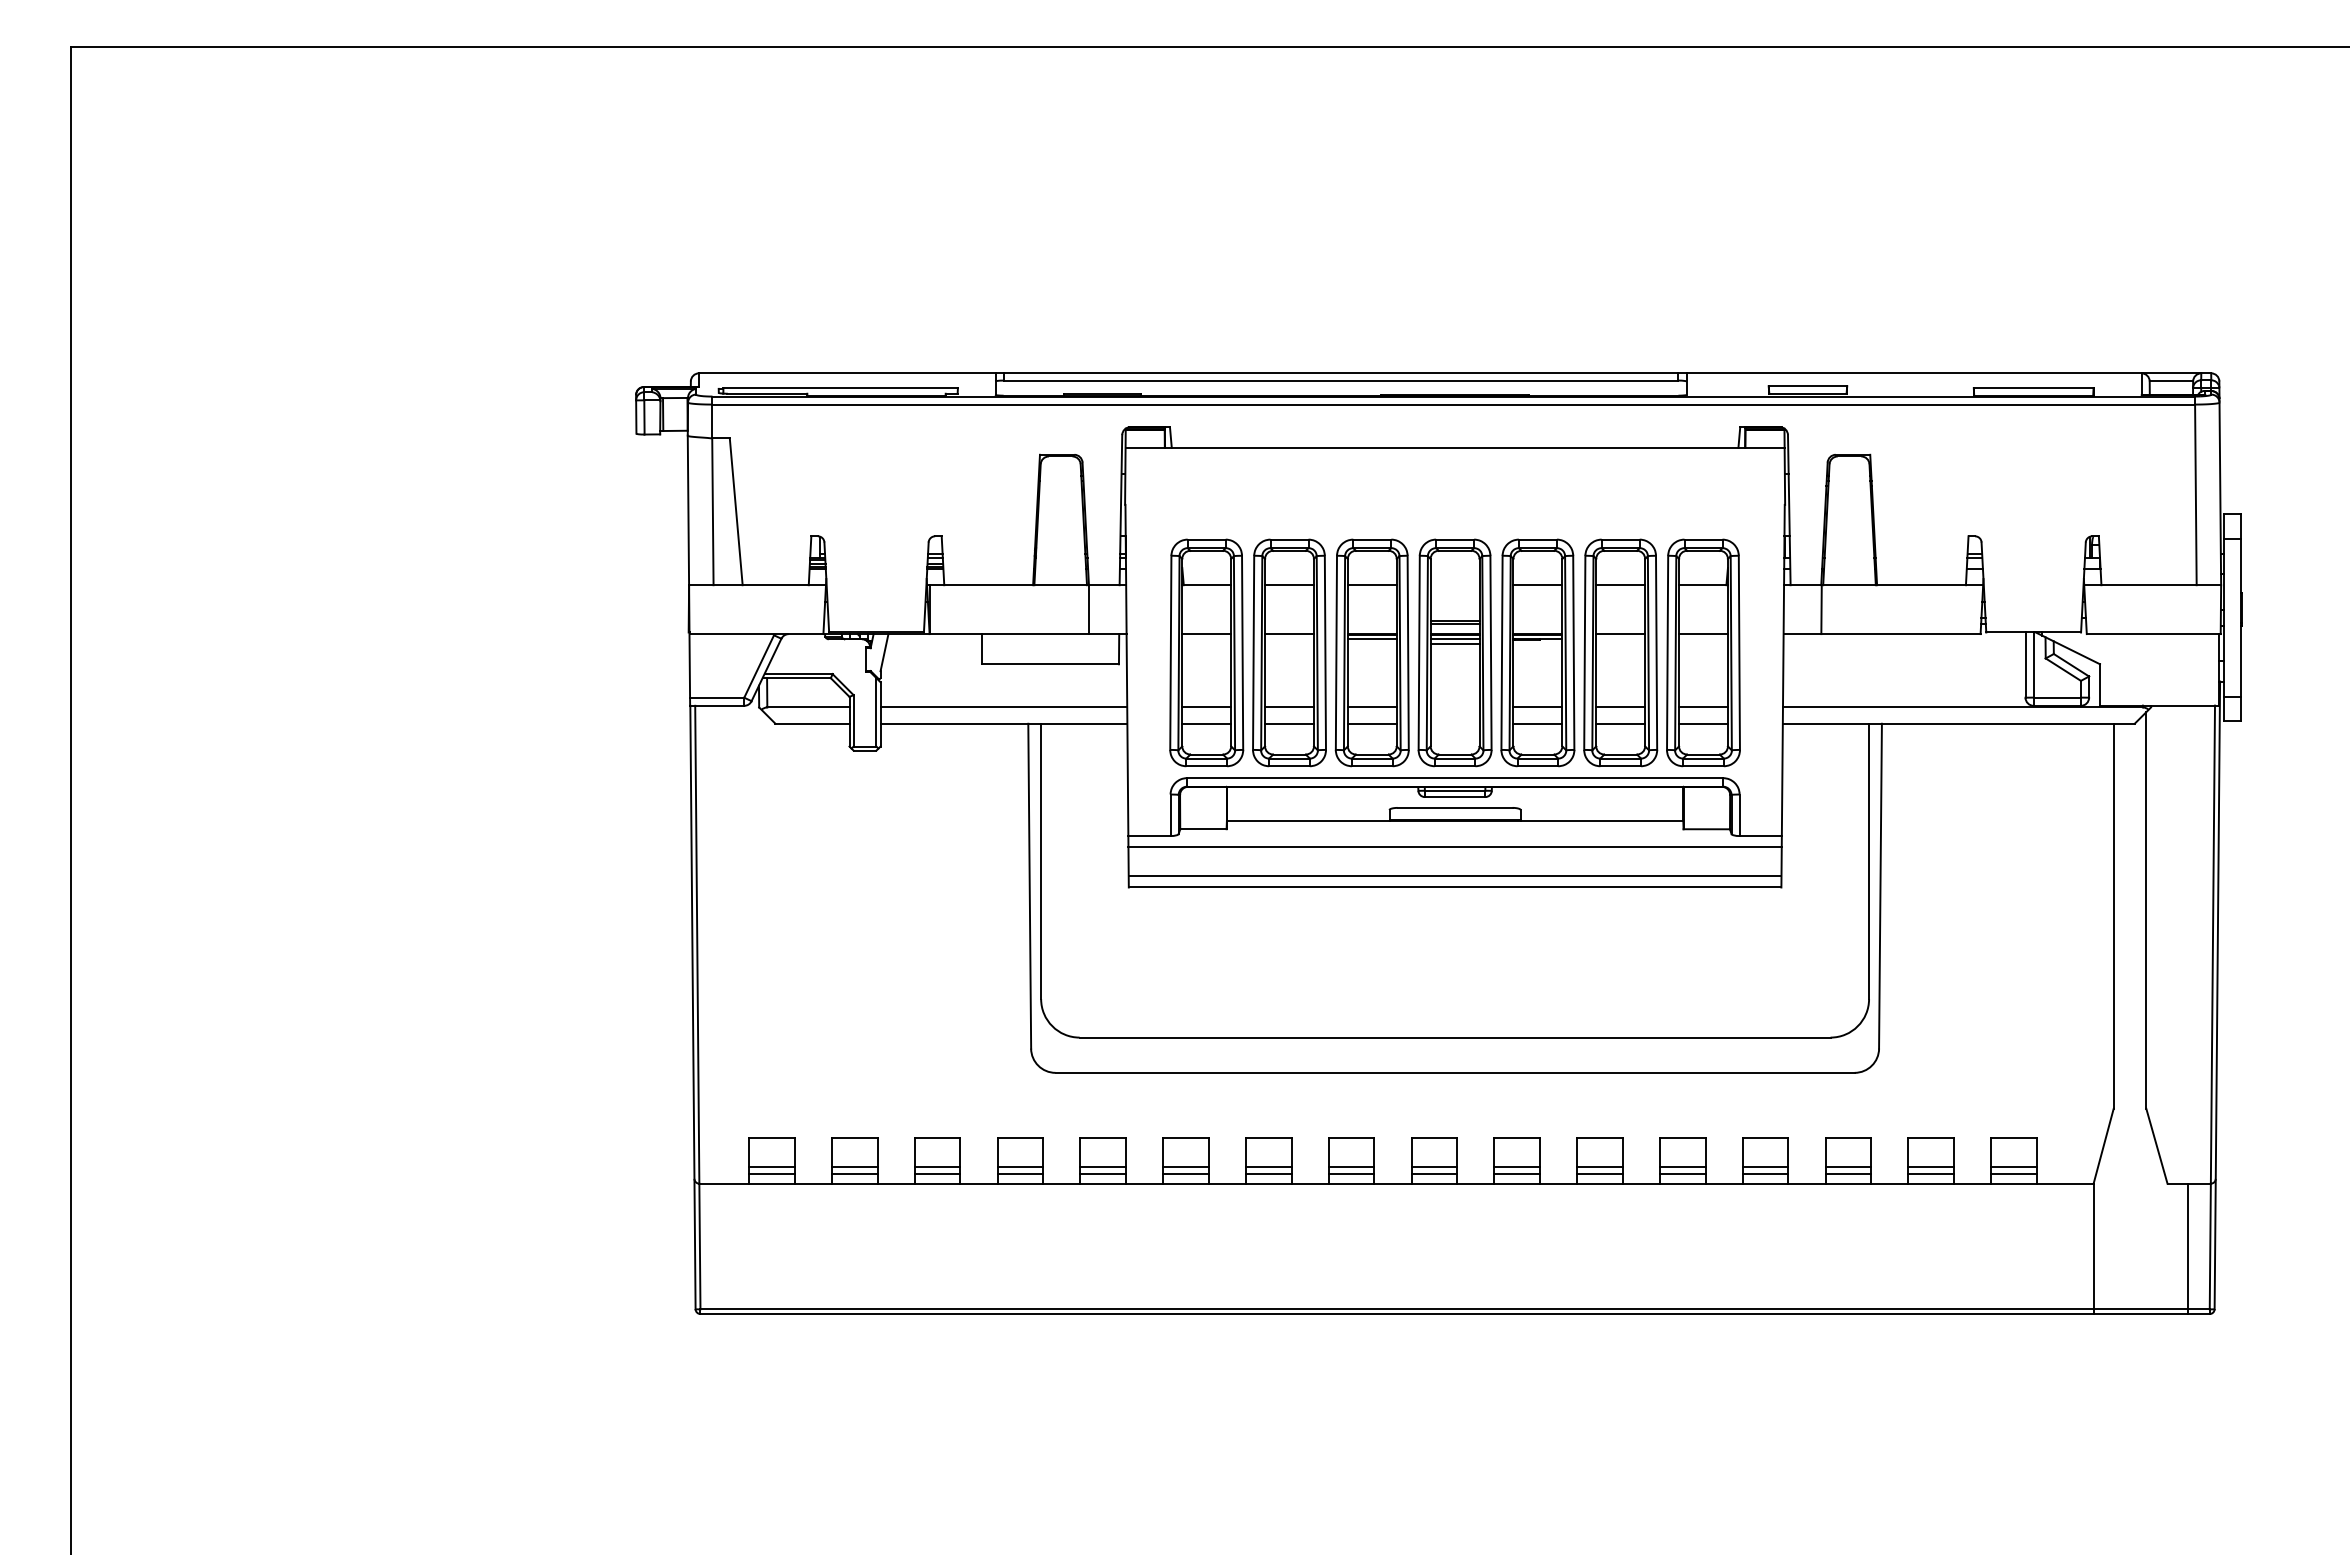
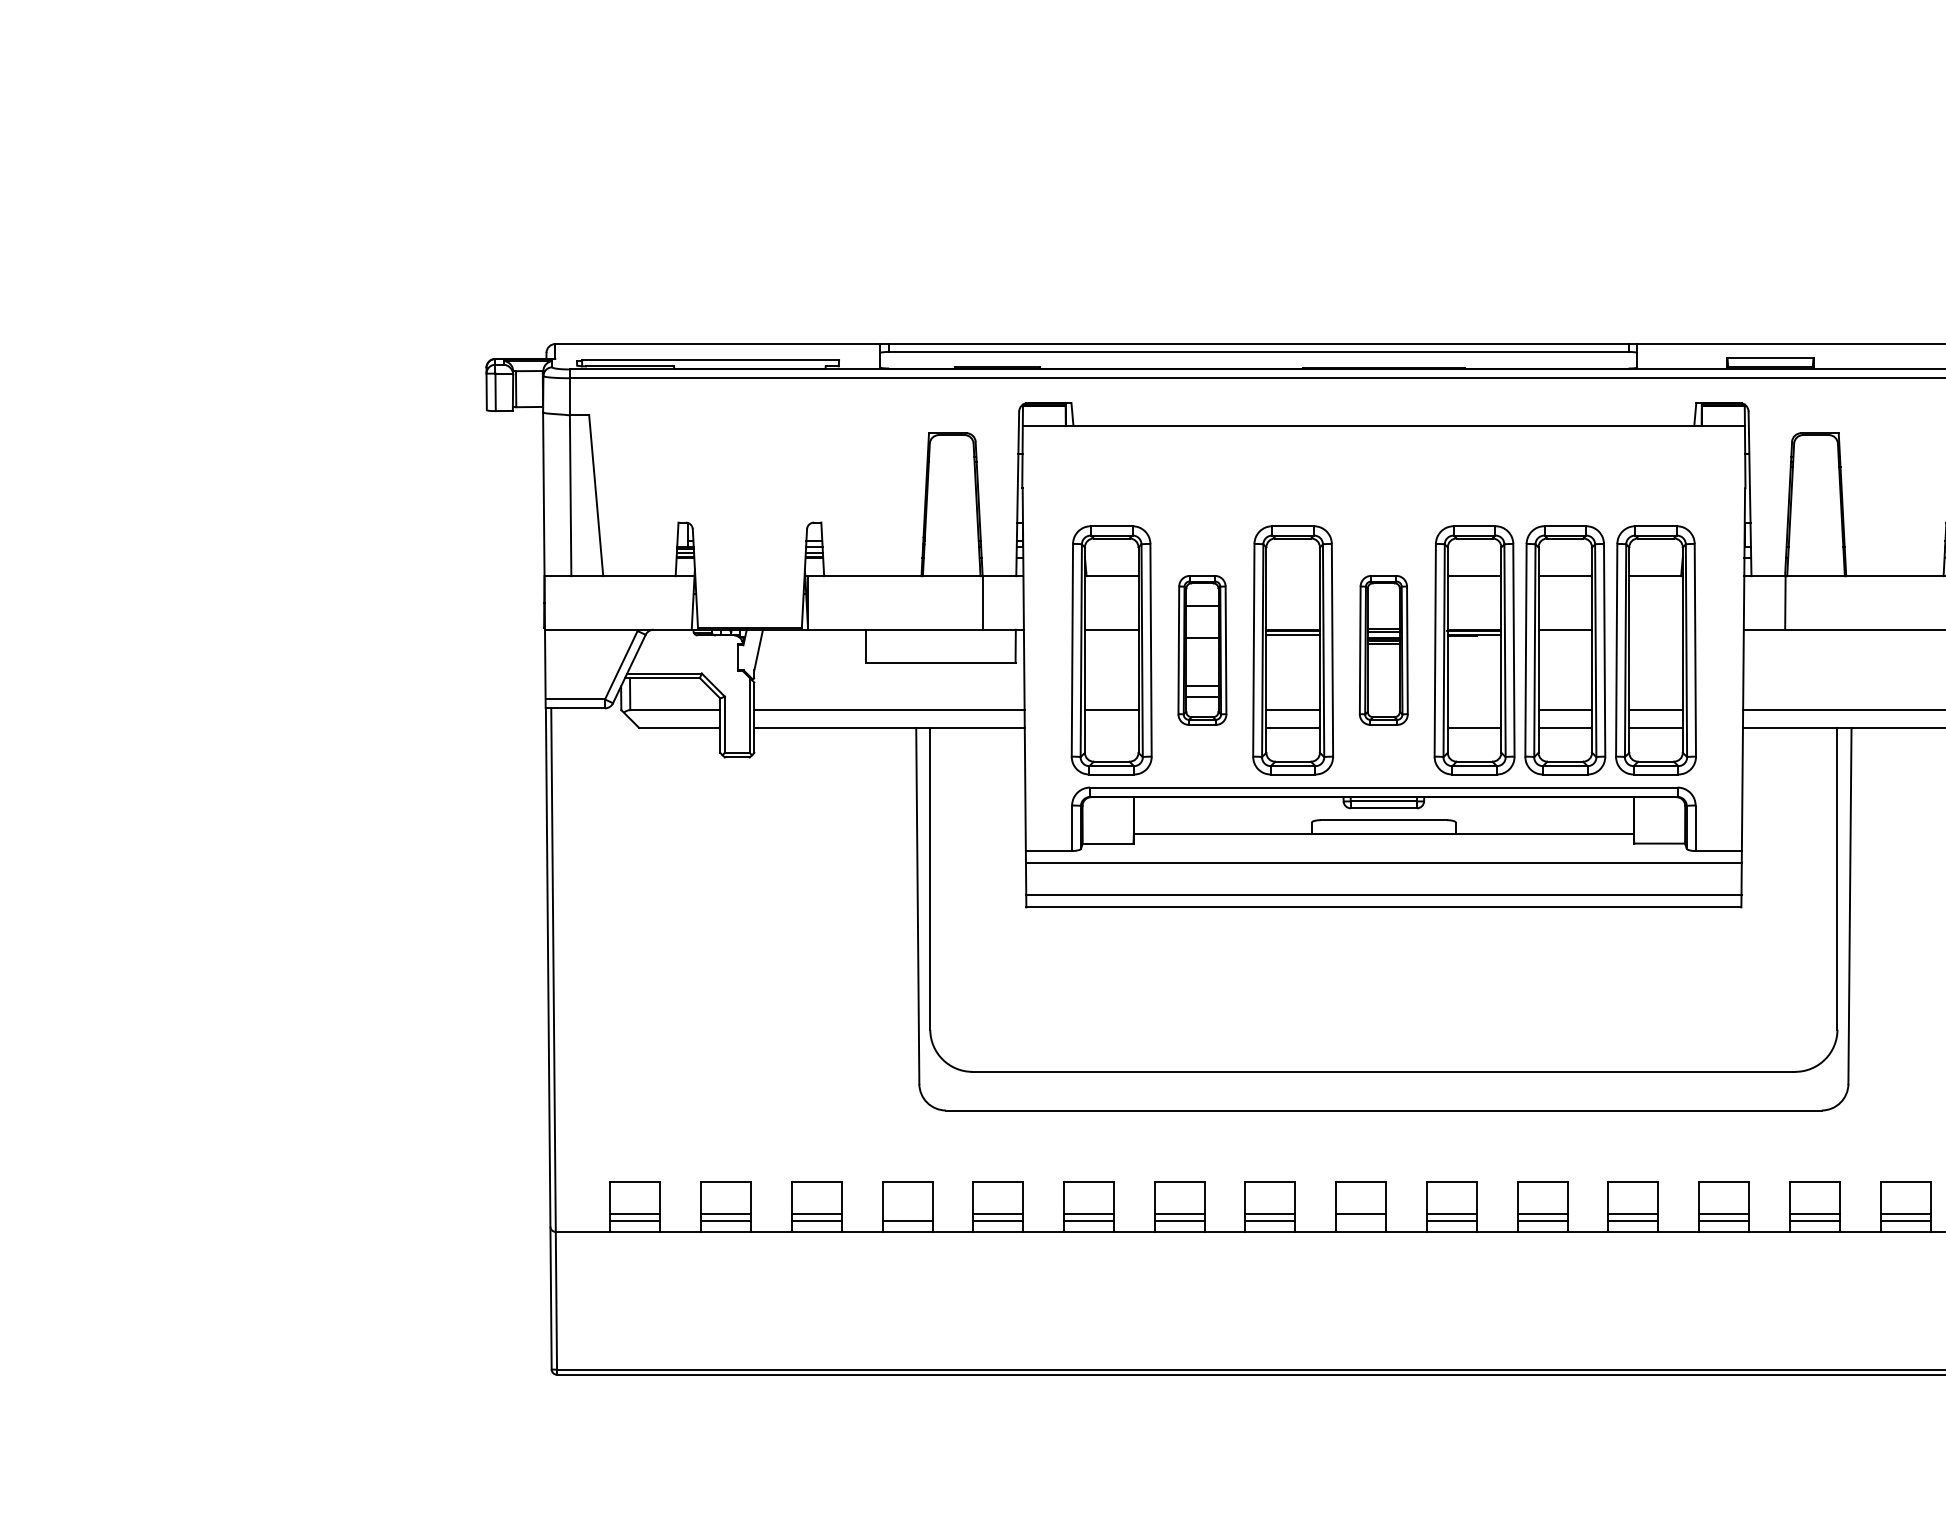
line: (1371, 585) -> (1292, 576), removed
line: (1703, 634) -> (1656, 630), removed
part: (1289, 652) -> (1202, 649), size x0.6
part: (1454, 652) -> (1383, 649), size x0.6
line: (1537, 707) -> (1474, 710), removed
line: (1206, 723) -> (1111, 727), removed
line: (1020, 1167) -> (907, 1214), removed
line: (1434, 1173) -> (1361, 1220), removed

